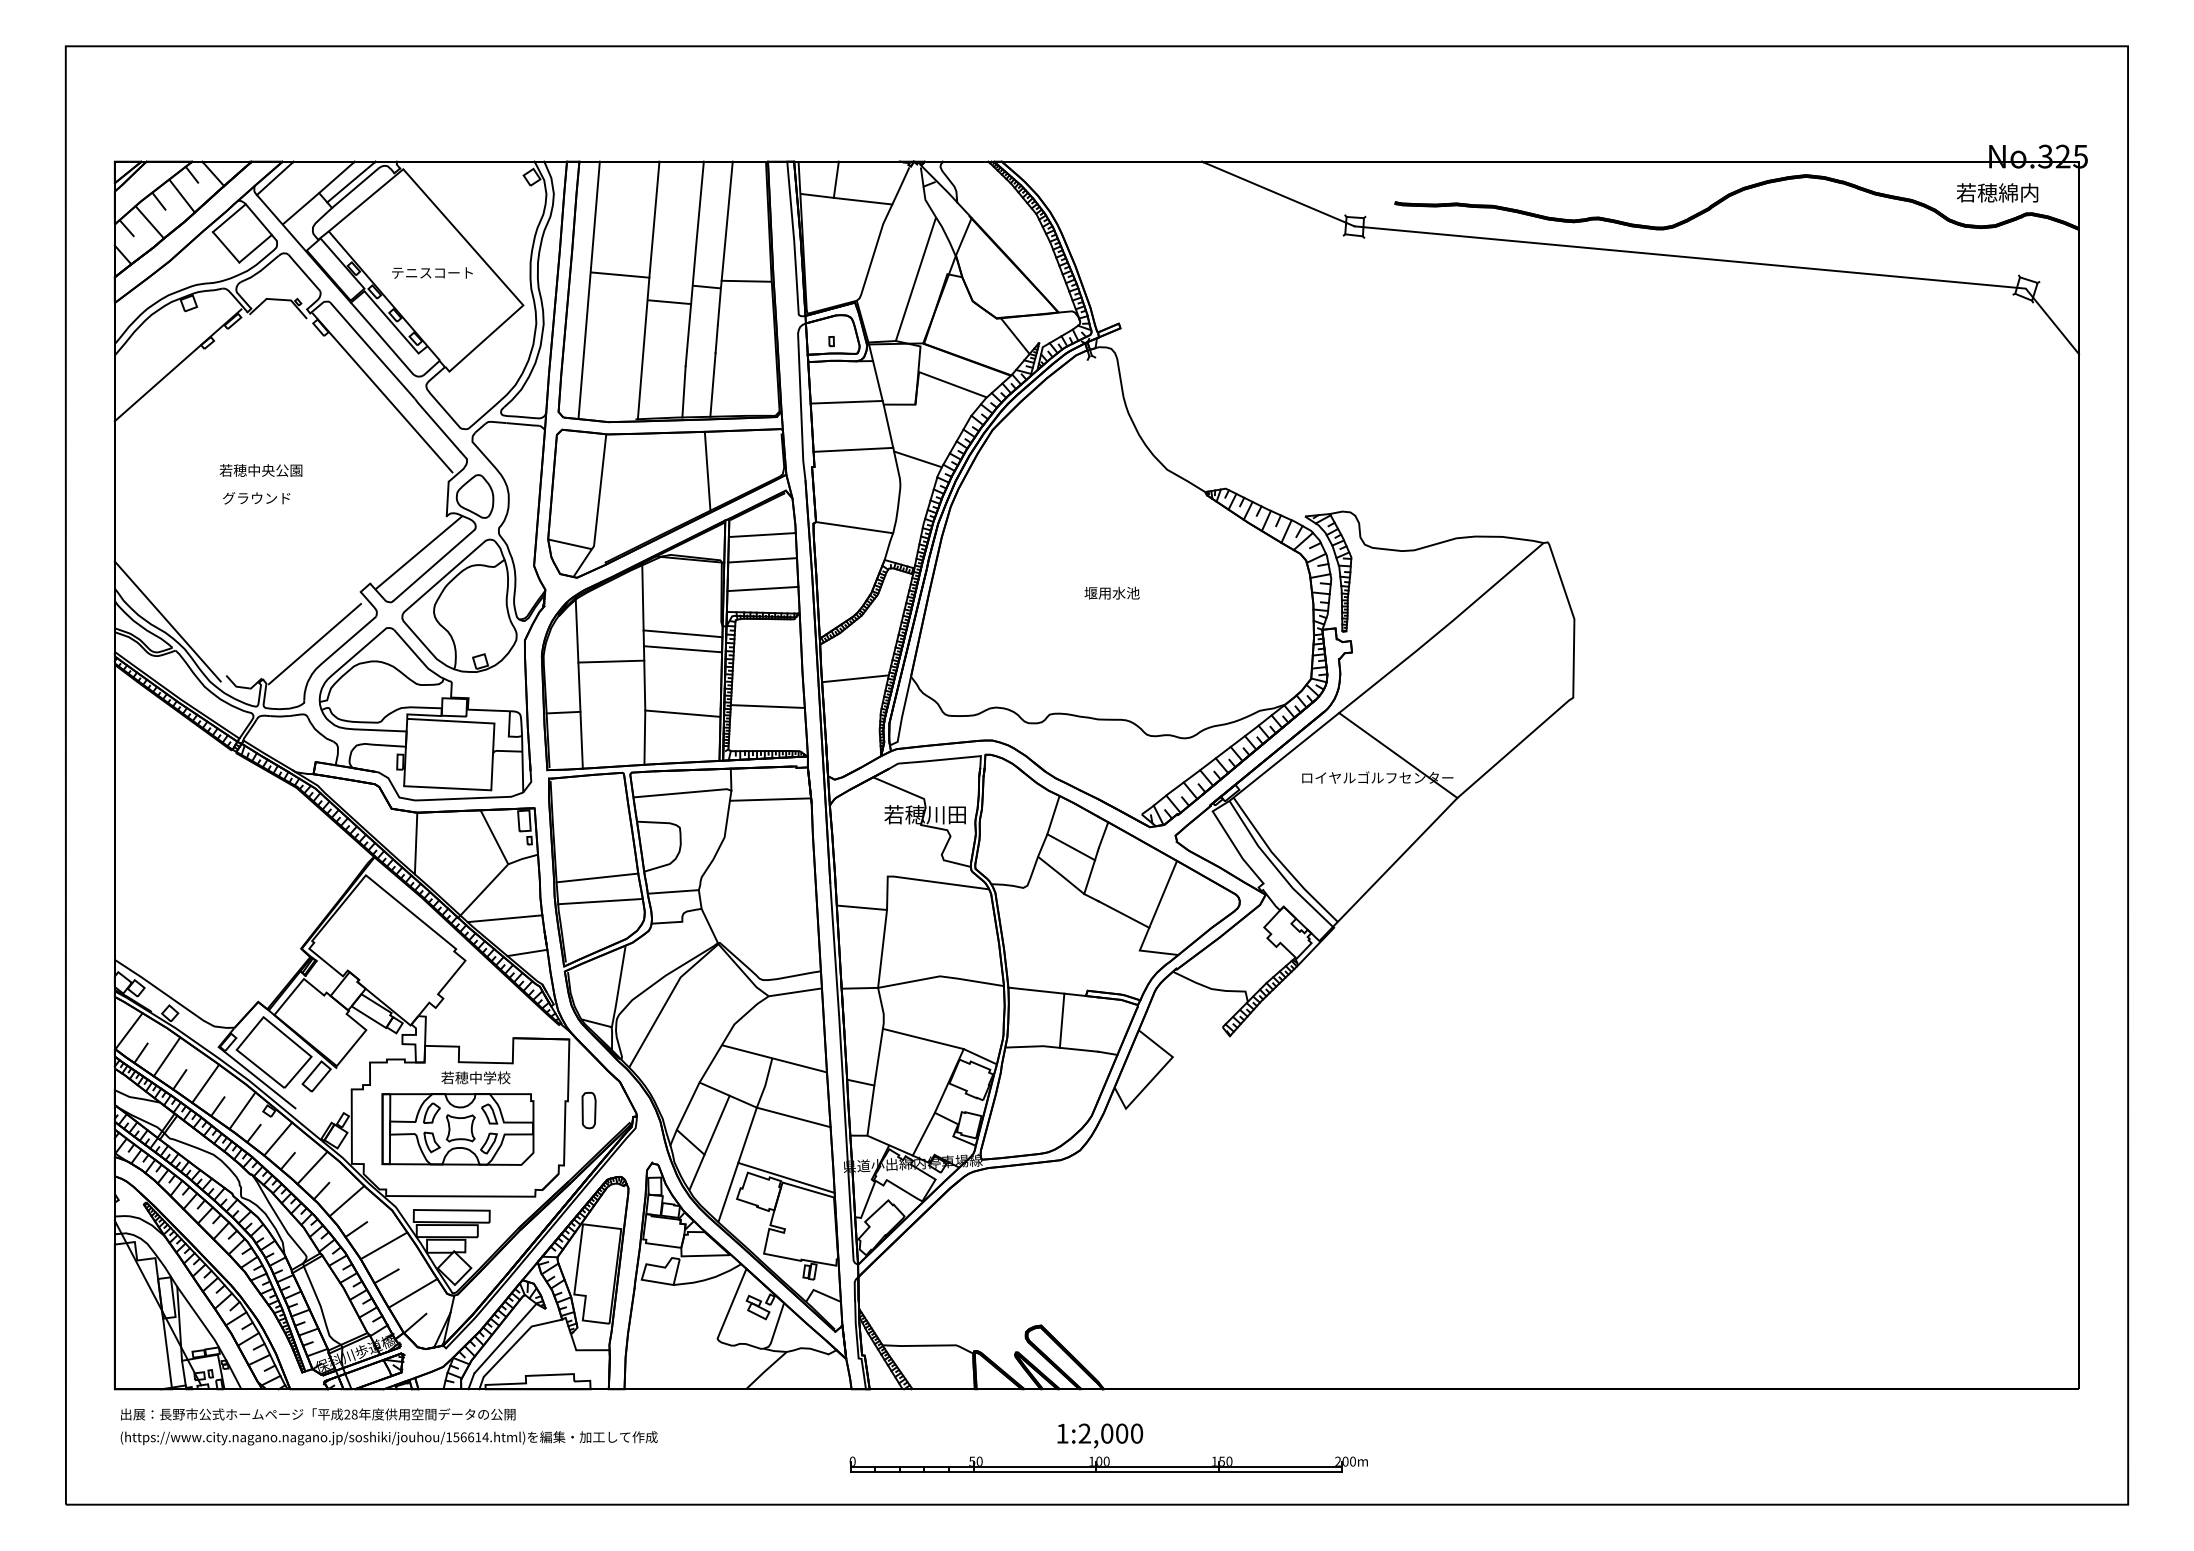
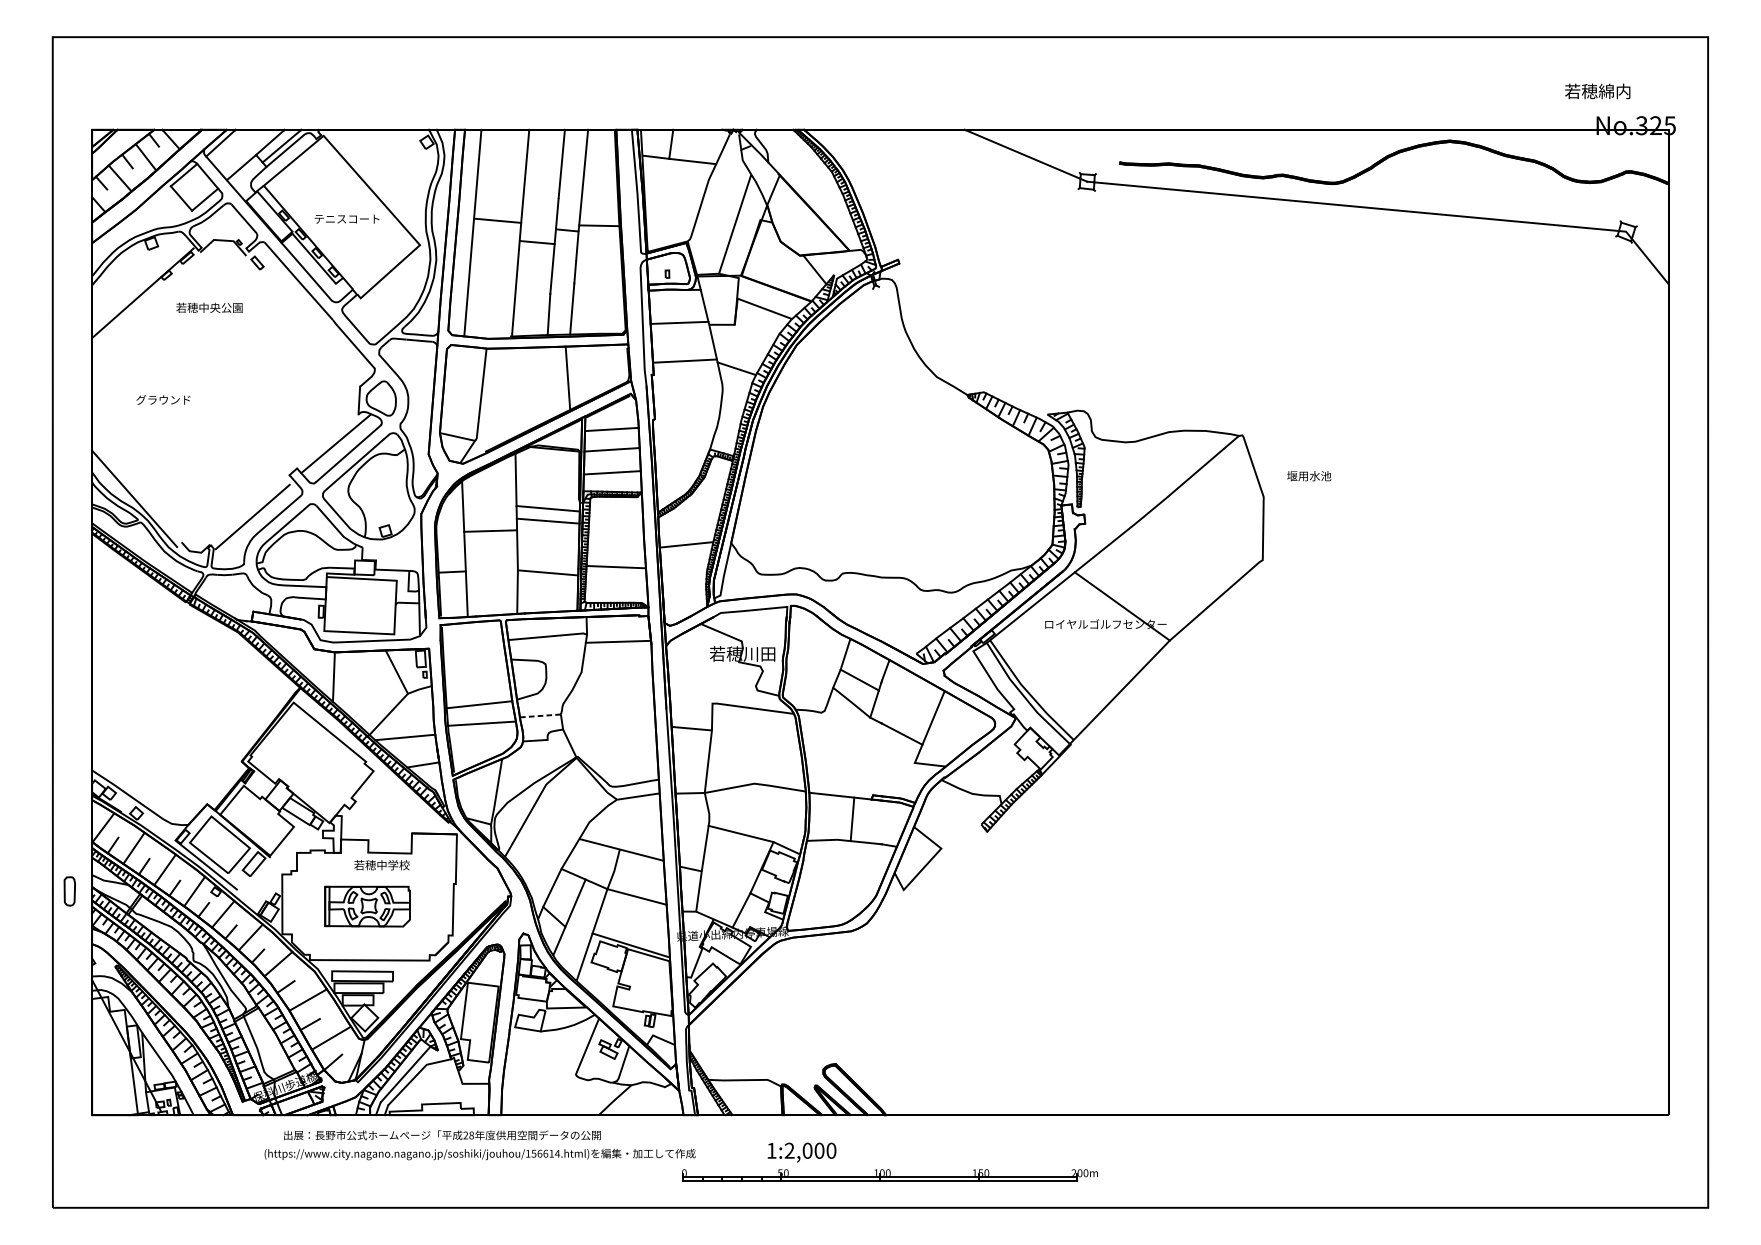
text: (1997, 192) -> (1597, 91), moved
line: (382, 392) -> (306, 315), removed
text: (260, 470) -> (209, 307), moved
text: (256, 498) -> (163, 400), moved
line: (854, 527) -> (685, 423), removed
text: (1111, 592) -> (1308, 475), moved
line: (673, 891) -> (540, 715), solid -> dashed
part: (588, 1110) -> (69, 891), moved
part: (457, 1129) -> (367, 906), size x0.7
text: (318, 1414) -> (442, 1135), moved
text: (1100, 1435) -> (802, 1152), moved
text: (388, 1438) -> (479, 1154), moved

